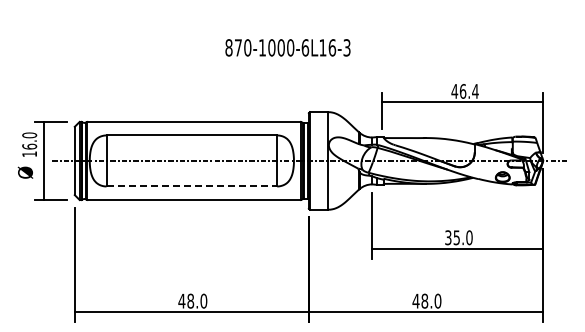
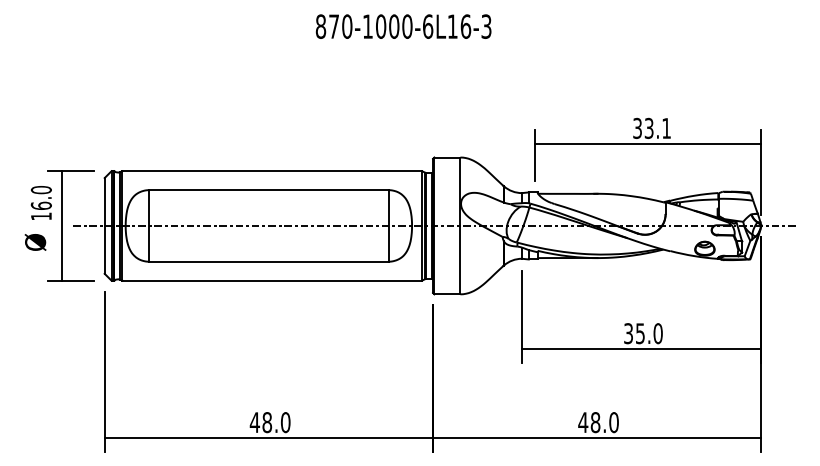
text: (287, 47) -> (402, 26), moved
text: (464, 90) -> (651, 127), 46.4 -> 33.1
line: (192, 186) -> (269, 261), dashed -> solid

